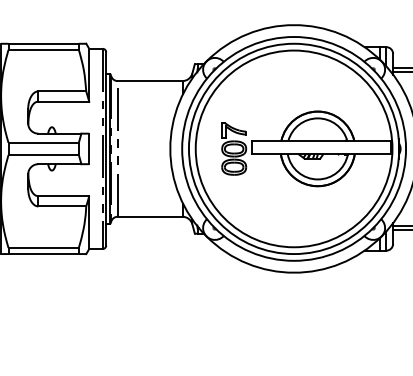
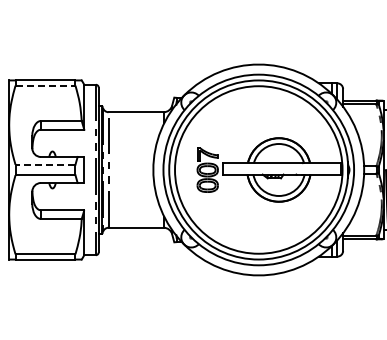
line: (43, 49) -> (45, 85), solid -> dashed
line: (43, 142) -> (45, 164), solid -> dashed

